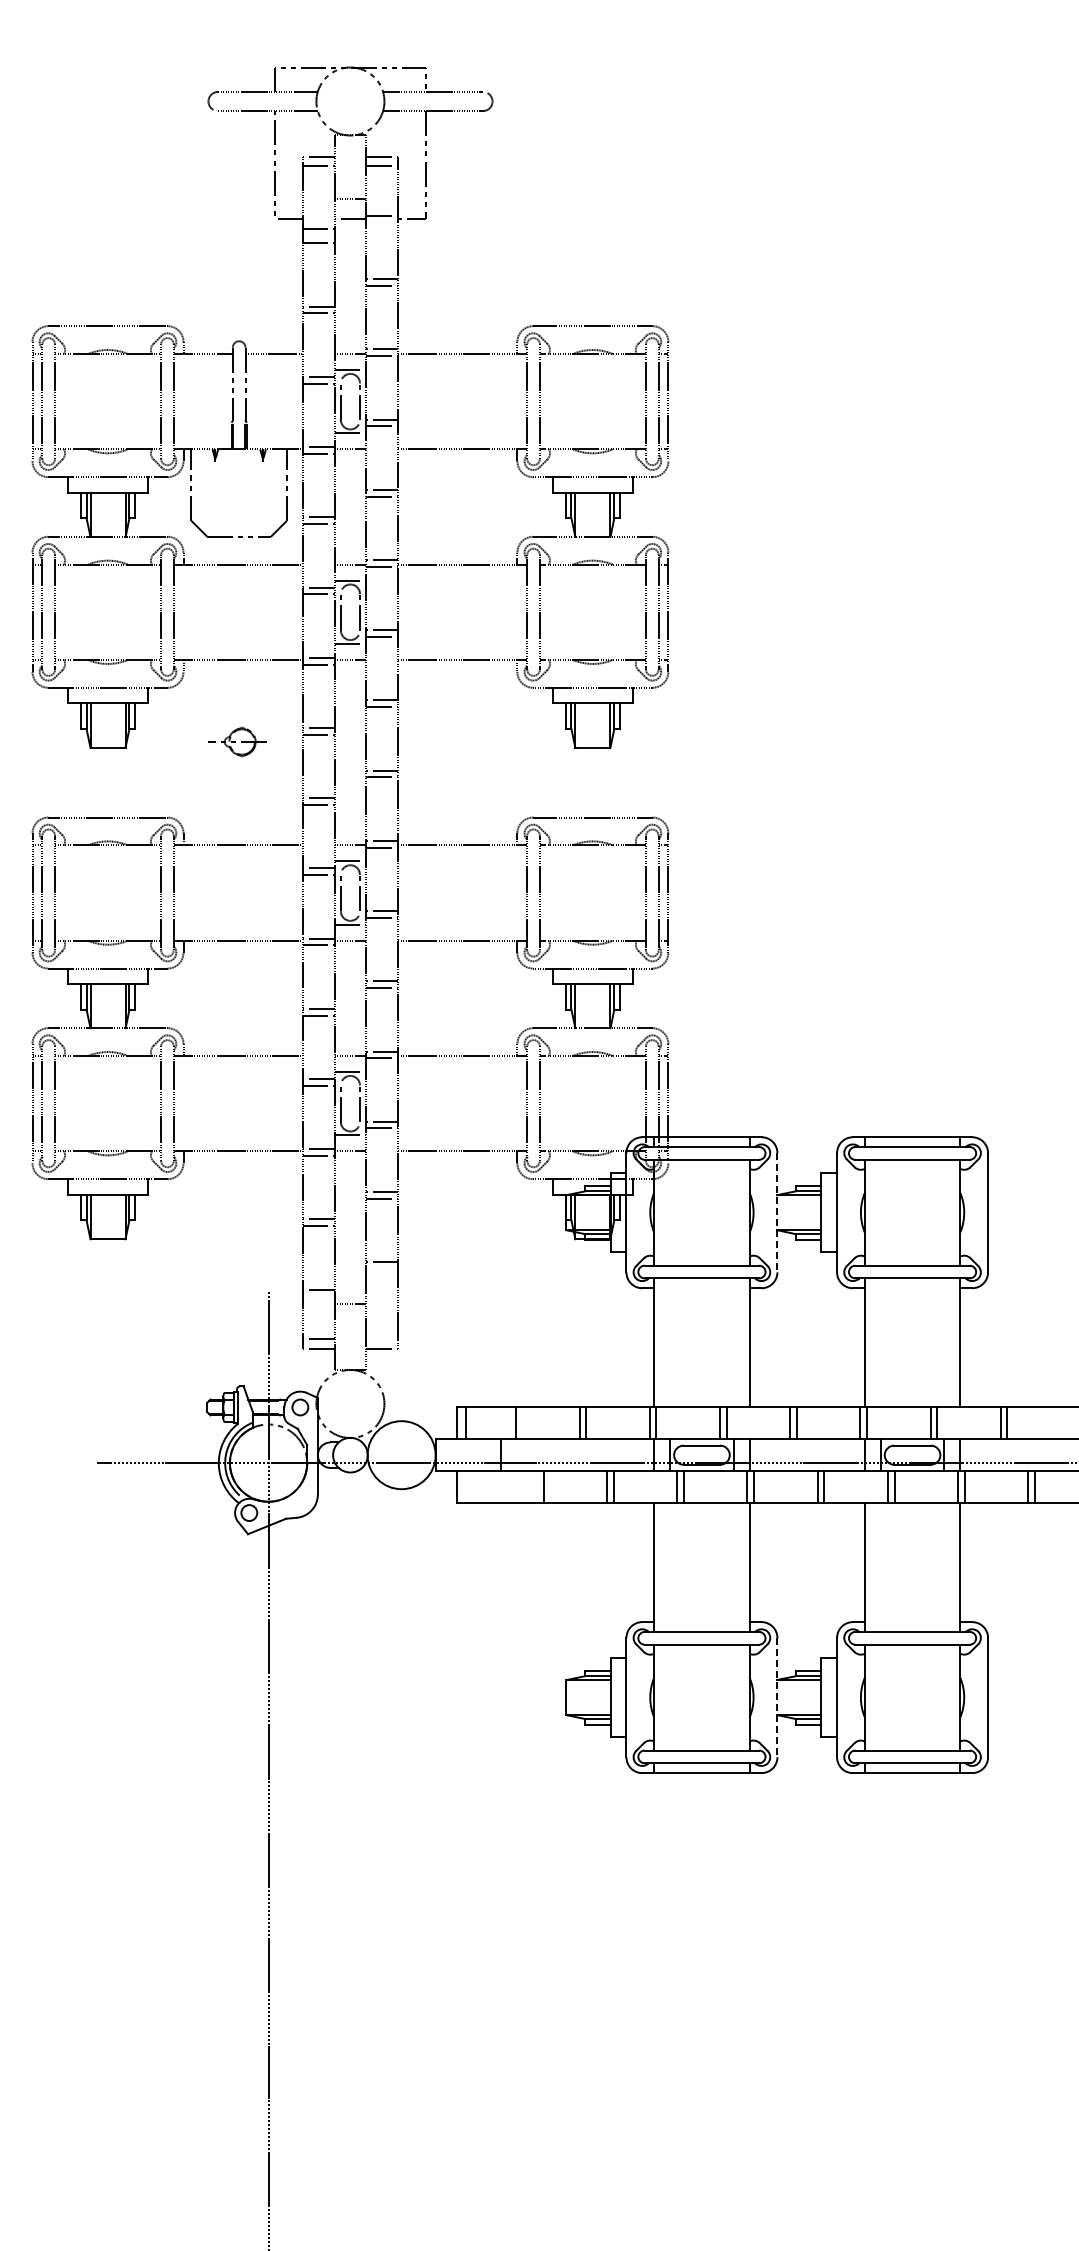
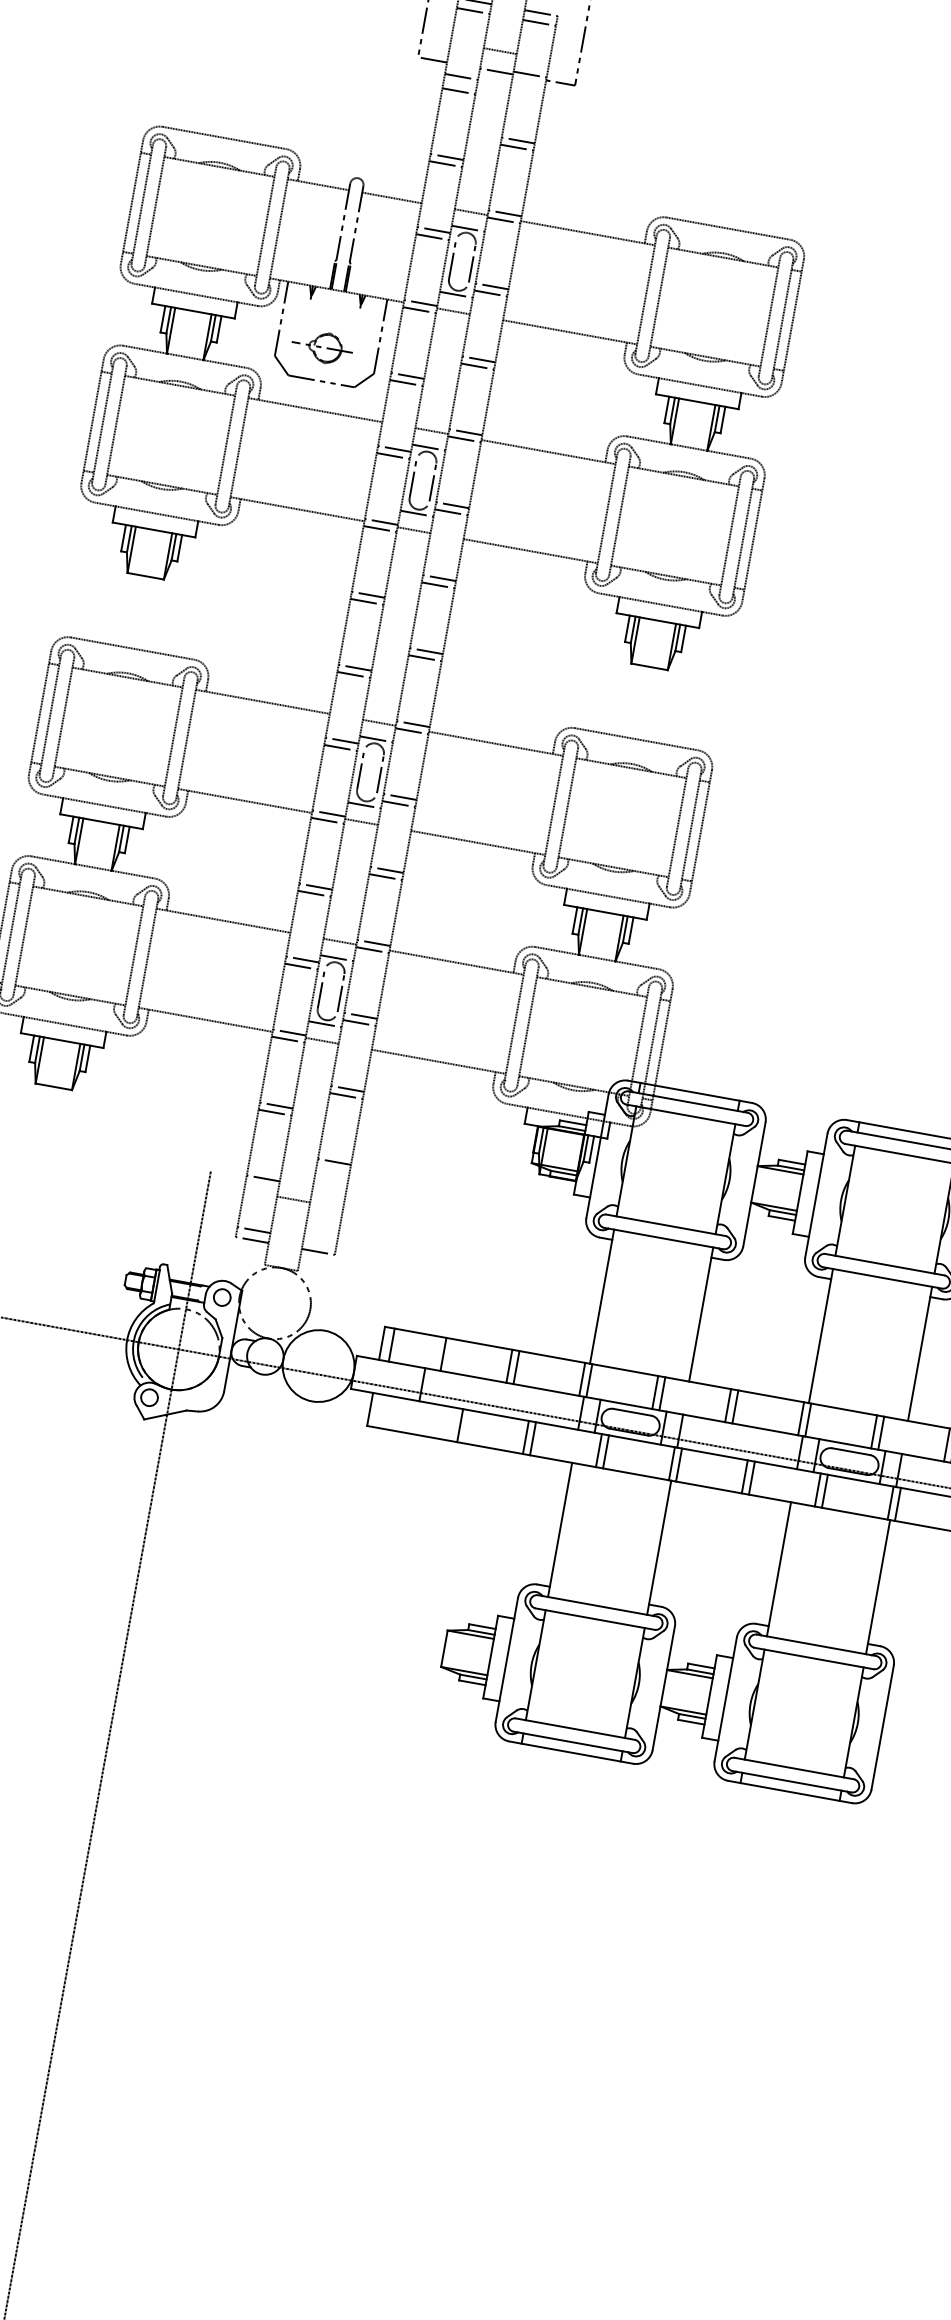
part: (237, 741) -> (322, 346), moved
line: (777, 1212) -> (754, 1184), dashed -> solid
line: (777, 1697) -> (663, 1688), dashed -> solid

